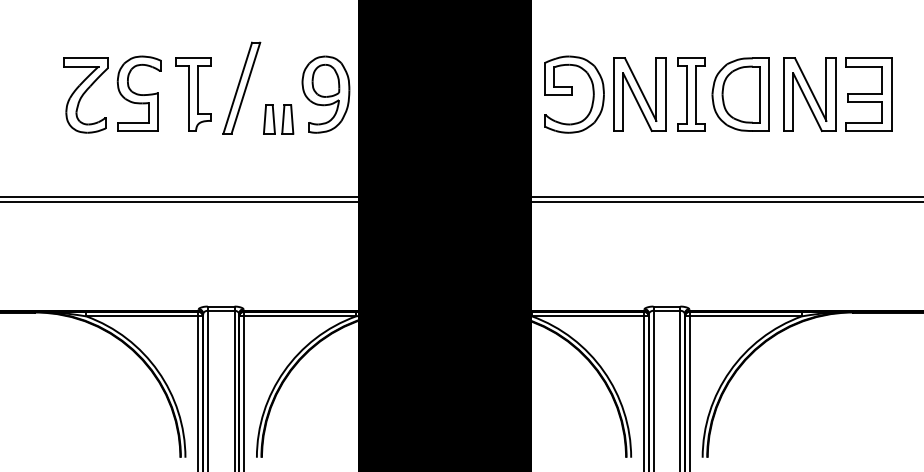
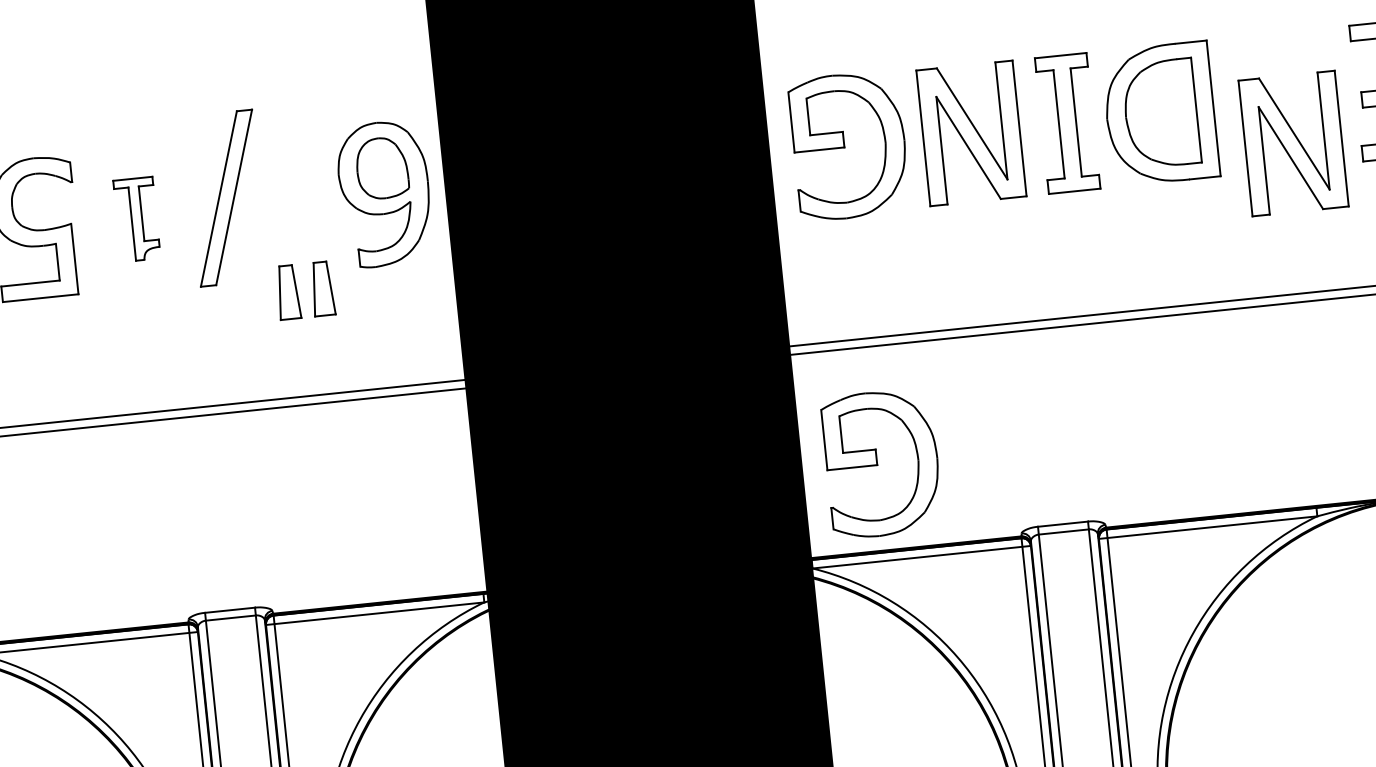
part: (193, 94) -> (137, 219), size x0.6
part: (809, 94) -> (1292, 143), moved
part: (278, 119) -> (305, 290), moved
part: (574, 264) -> (882, 463), added

